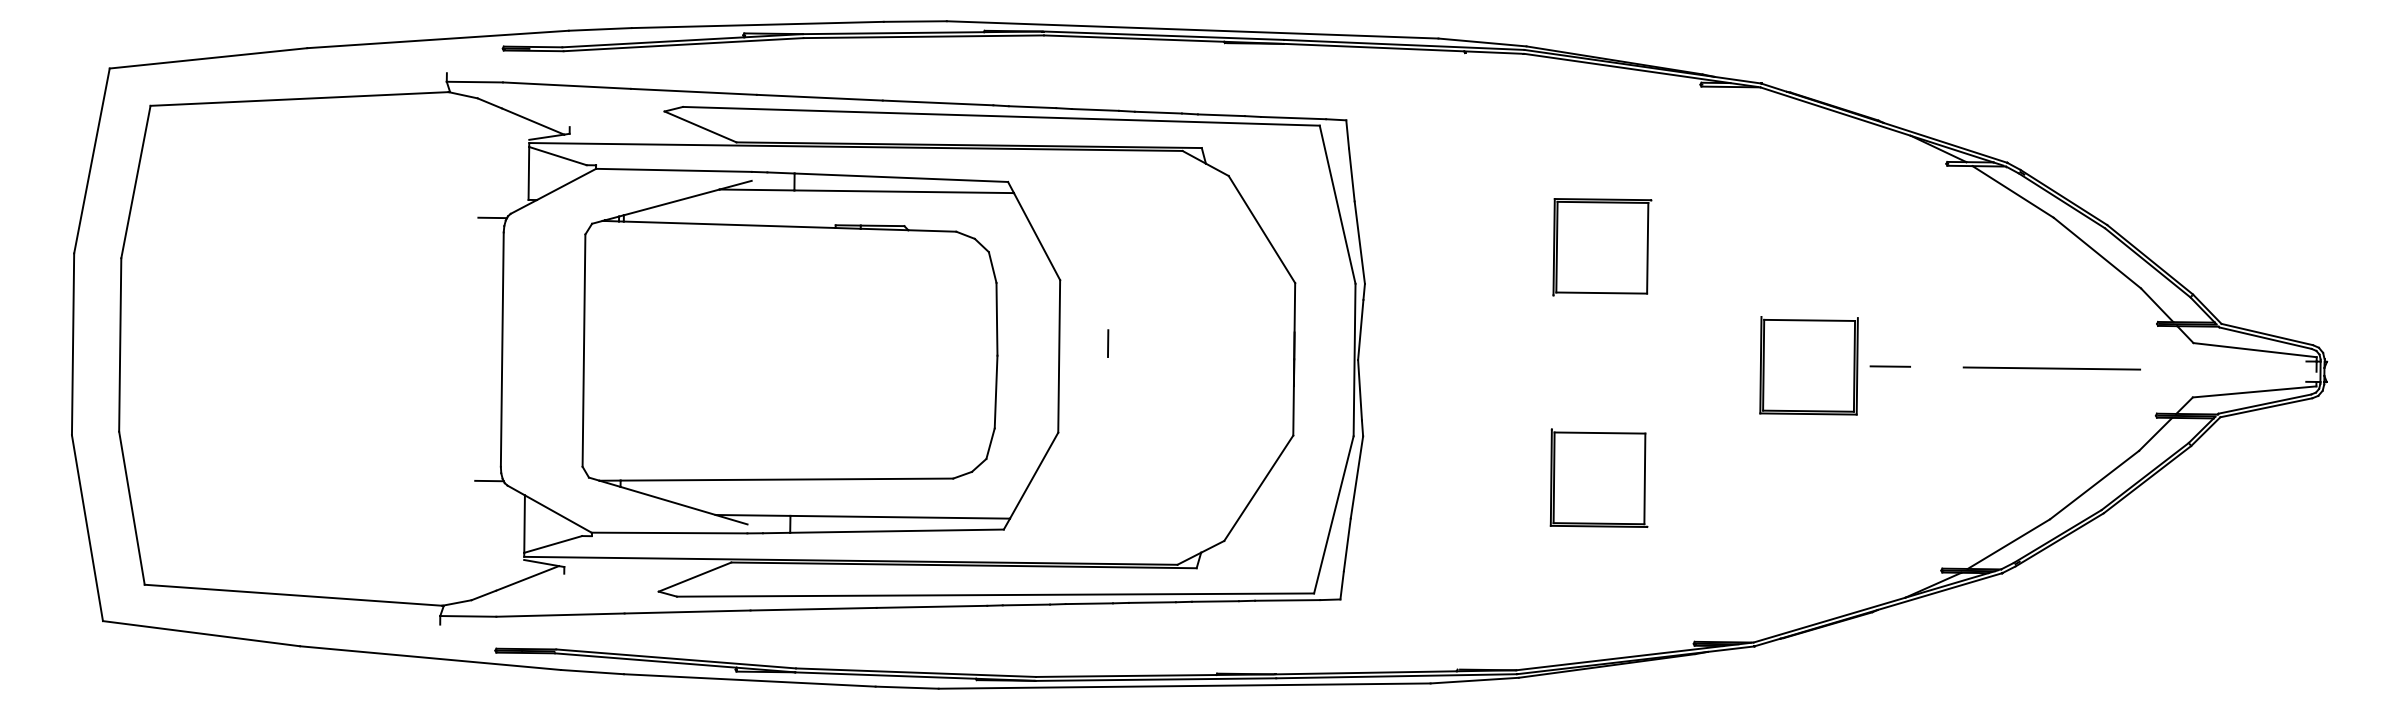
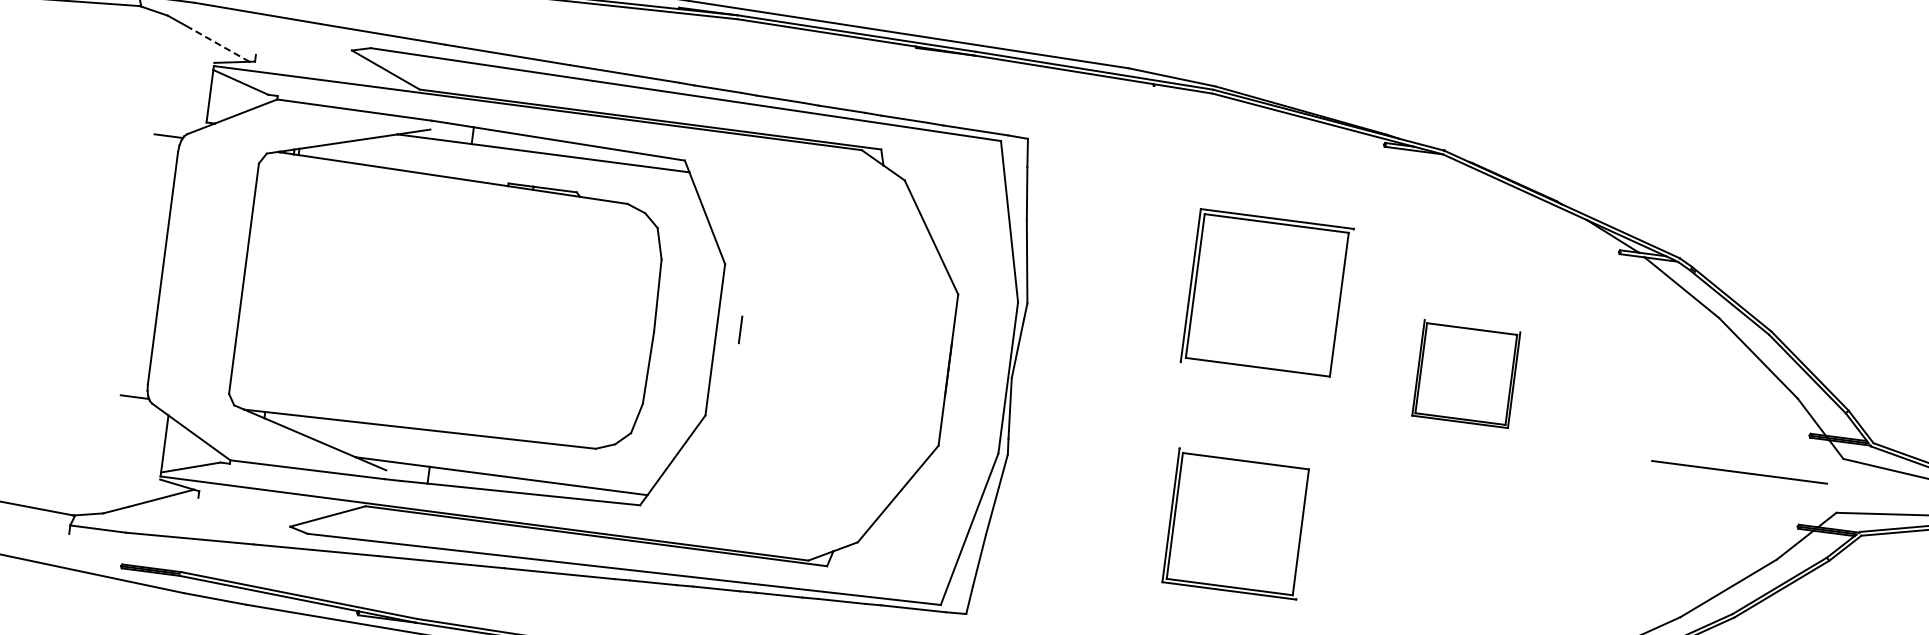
line: (533, 121) -> (220, 45), solid -> dashed
part: (1602, 247) -> (1267, 295), size x1.6
line: (1108, 343) -> (740, 329), moved
part: (1808, 365) -> (1465, 373), moved
line: (1890, 366) -> (1539, 446), removed
line: (2051, 368) -> (1739, 472), moved
part: (1598, 477) -> (1236, 522), size x1.4

